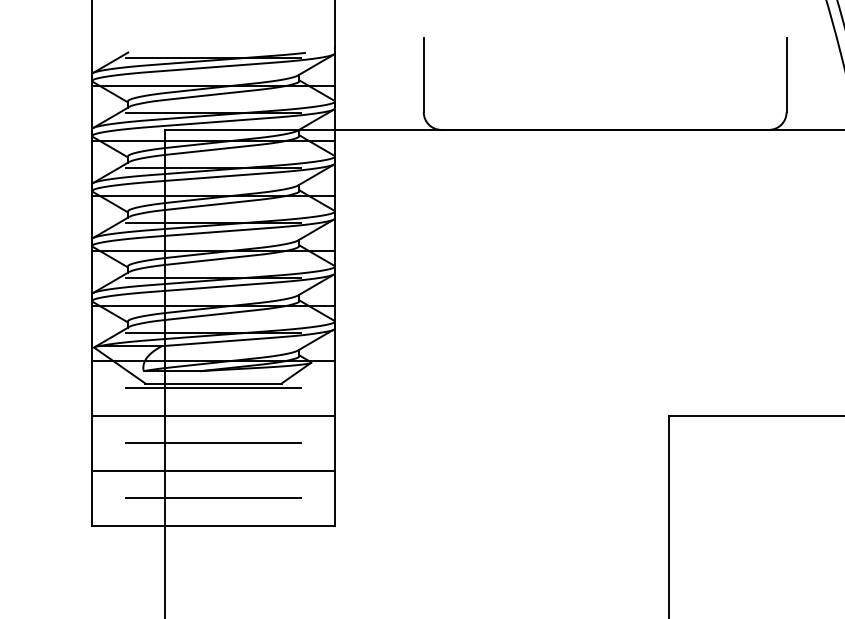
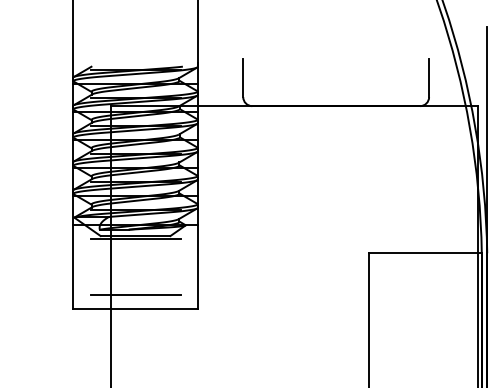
line: (213, 415) -> (135, 252), removed
line: (213, 442) -> (135, 266), removed
line: (213, 470) -> (135, 280), removed

